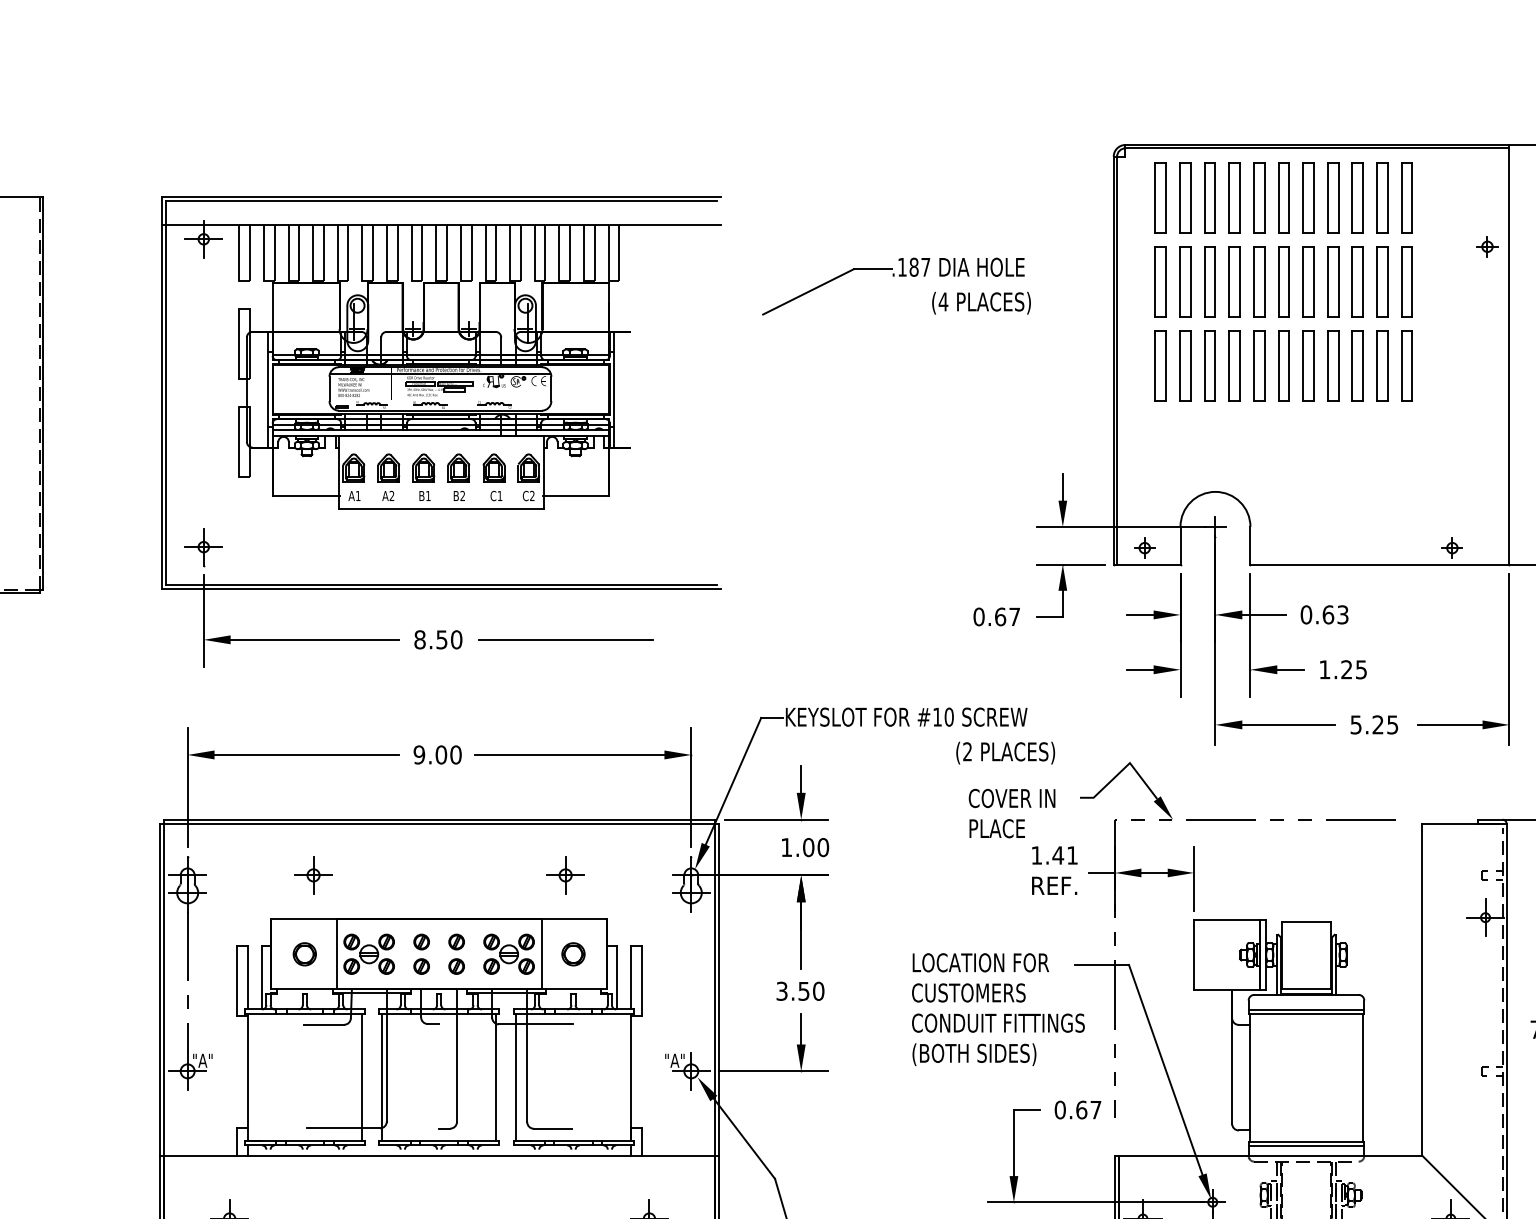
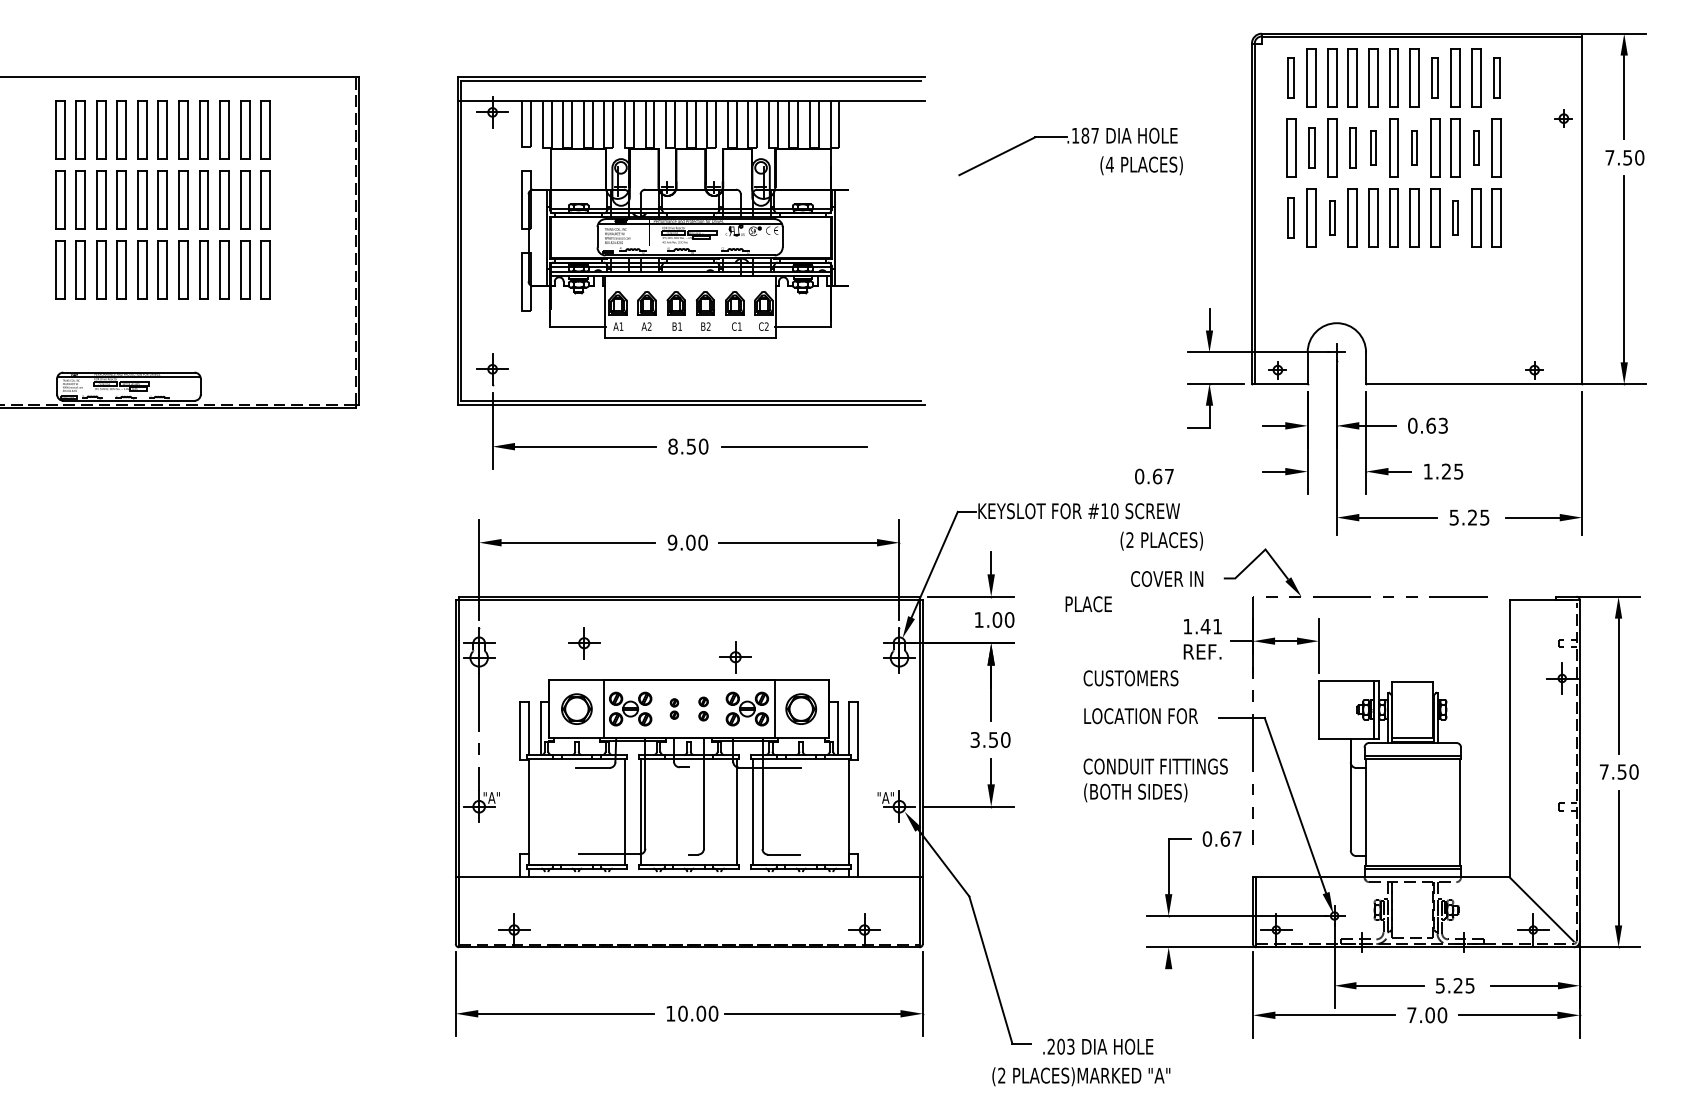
part: (1161, 197) -> (1291, 77), size x0.7
part: (1333, 197) -> (1435, 77), size x0.7
part: (1406, 197) -> (1496, 77), size x0.7
part: (1185, 281) -> (1311, 147), size x0.7
part: (1234, 281) -> (1352, 147), size x0.7
part: (1259, 281) -> (1373, 147), size x0.6
part: (1308, 281) -> (1414, 147), size x0.6
part: (1382, 281) -> (1476, 147), size x0.6
part: (1161, 365) -> (1291, 217), size x0.7
part: (1210, 365) -> (1332, 217), size x0.6
part: (1357, 365) -> (1455, 217), size x0.6
text: (996, 616) -> (1154, 476), moved
text: (996, 828) -> (1088, 604), moved
part: (565, 875) -> (735, 657), moved
part: (304, 953) -> (576, 708), size x1.6
part: (421, 953) -> (674, 708), size x0.6
part: (456, 953) -> (703, 708), size x0.7
part: (572, 953) -> (800, 708), size x1.6
text: (968, 993) -> (1130, 678), moved

